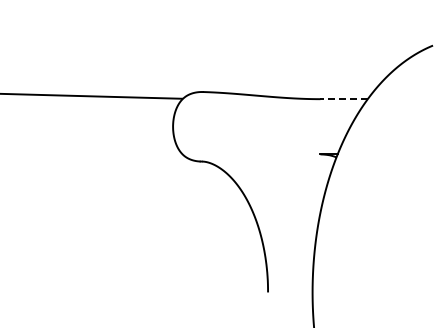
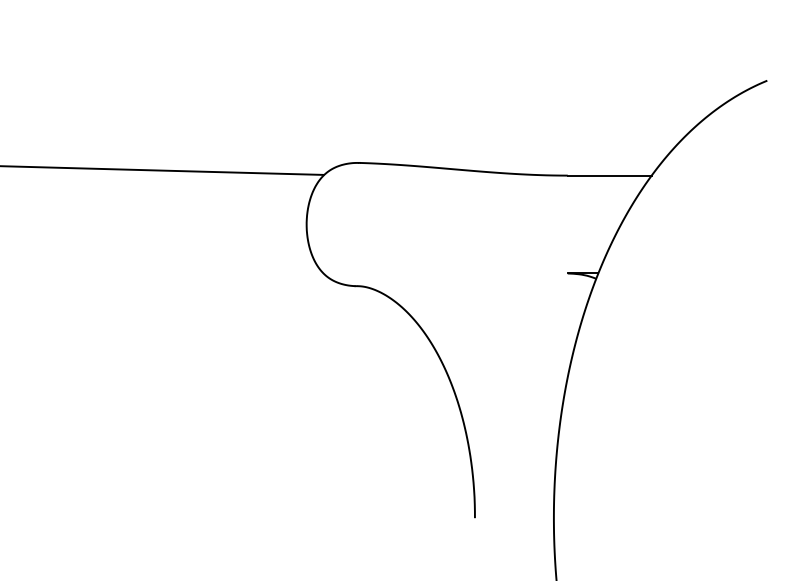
line: (344, 99) -> (610, 176), dashed -> solid

